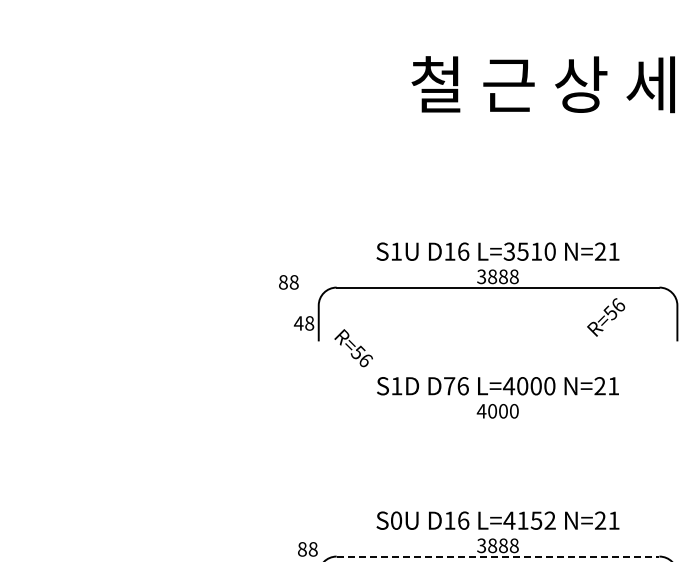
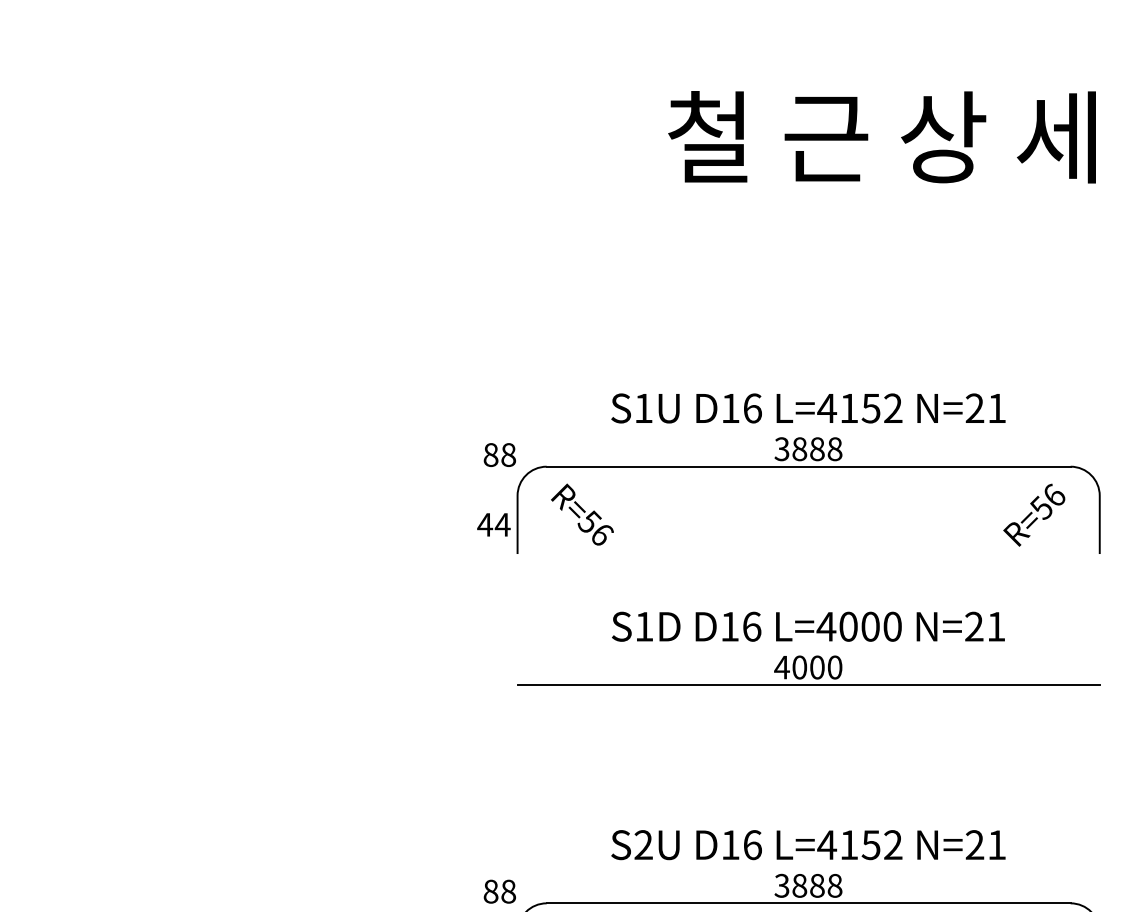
text: (529, 251) -> (859, 408), L=3510 -> L=4152
text: (288, 282) -> (499, 455), moved
text: (606, 317) -> (1035, 515), moved
text: (309, 323) -> (502, 524), 48 -> 44
text: (353, 348) -> (582, 515), moved
text: (449, 386) -> (729, 627), D76 -> D16
line: (497, 422) -> (807, 685), added
text: (396, 520) -> (643, 844), S0U -> S2U
line: (498, 556) -> (809, 903), dashed -> solid

